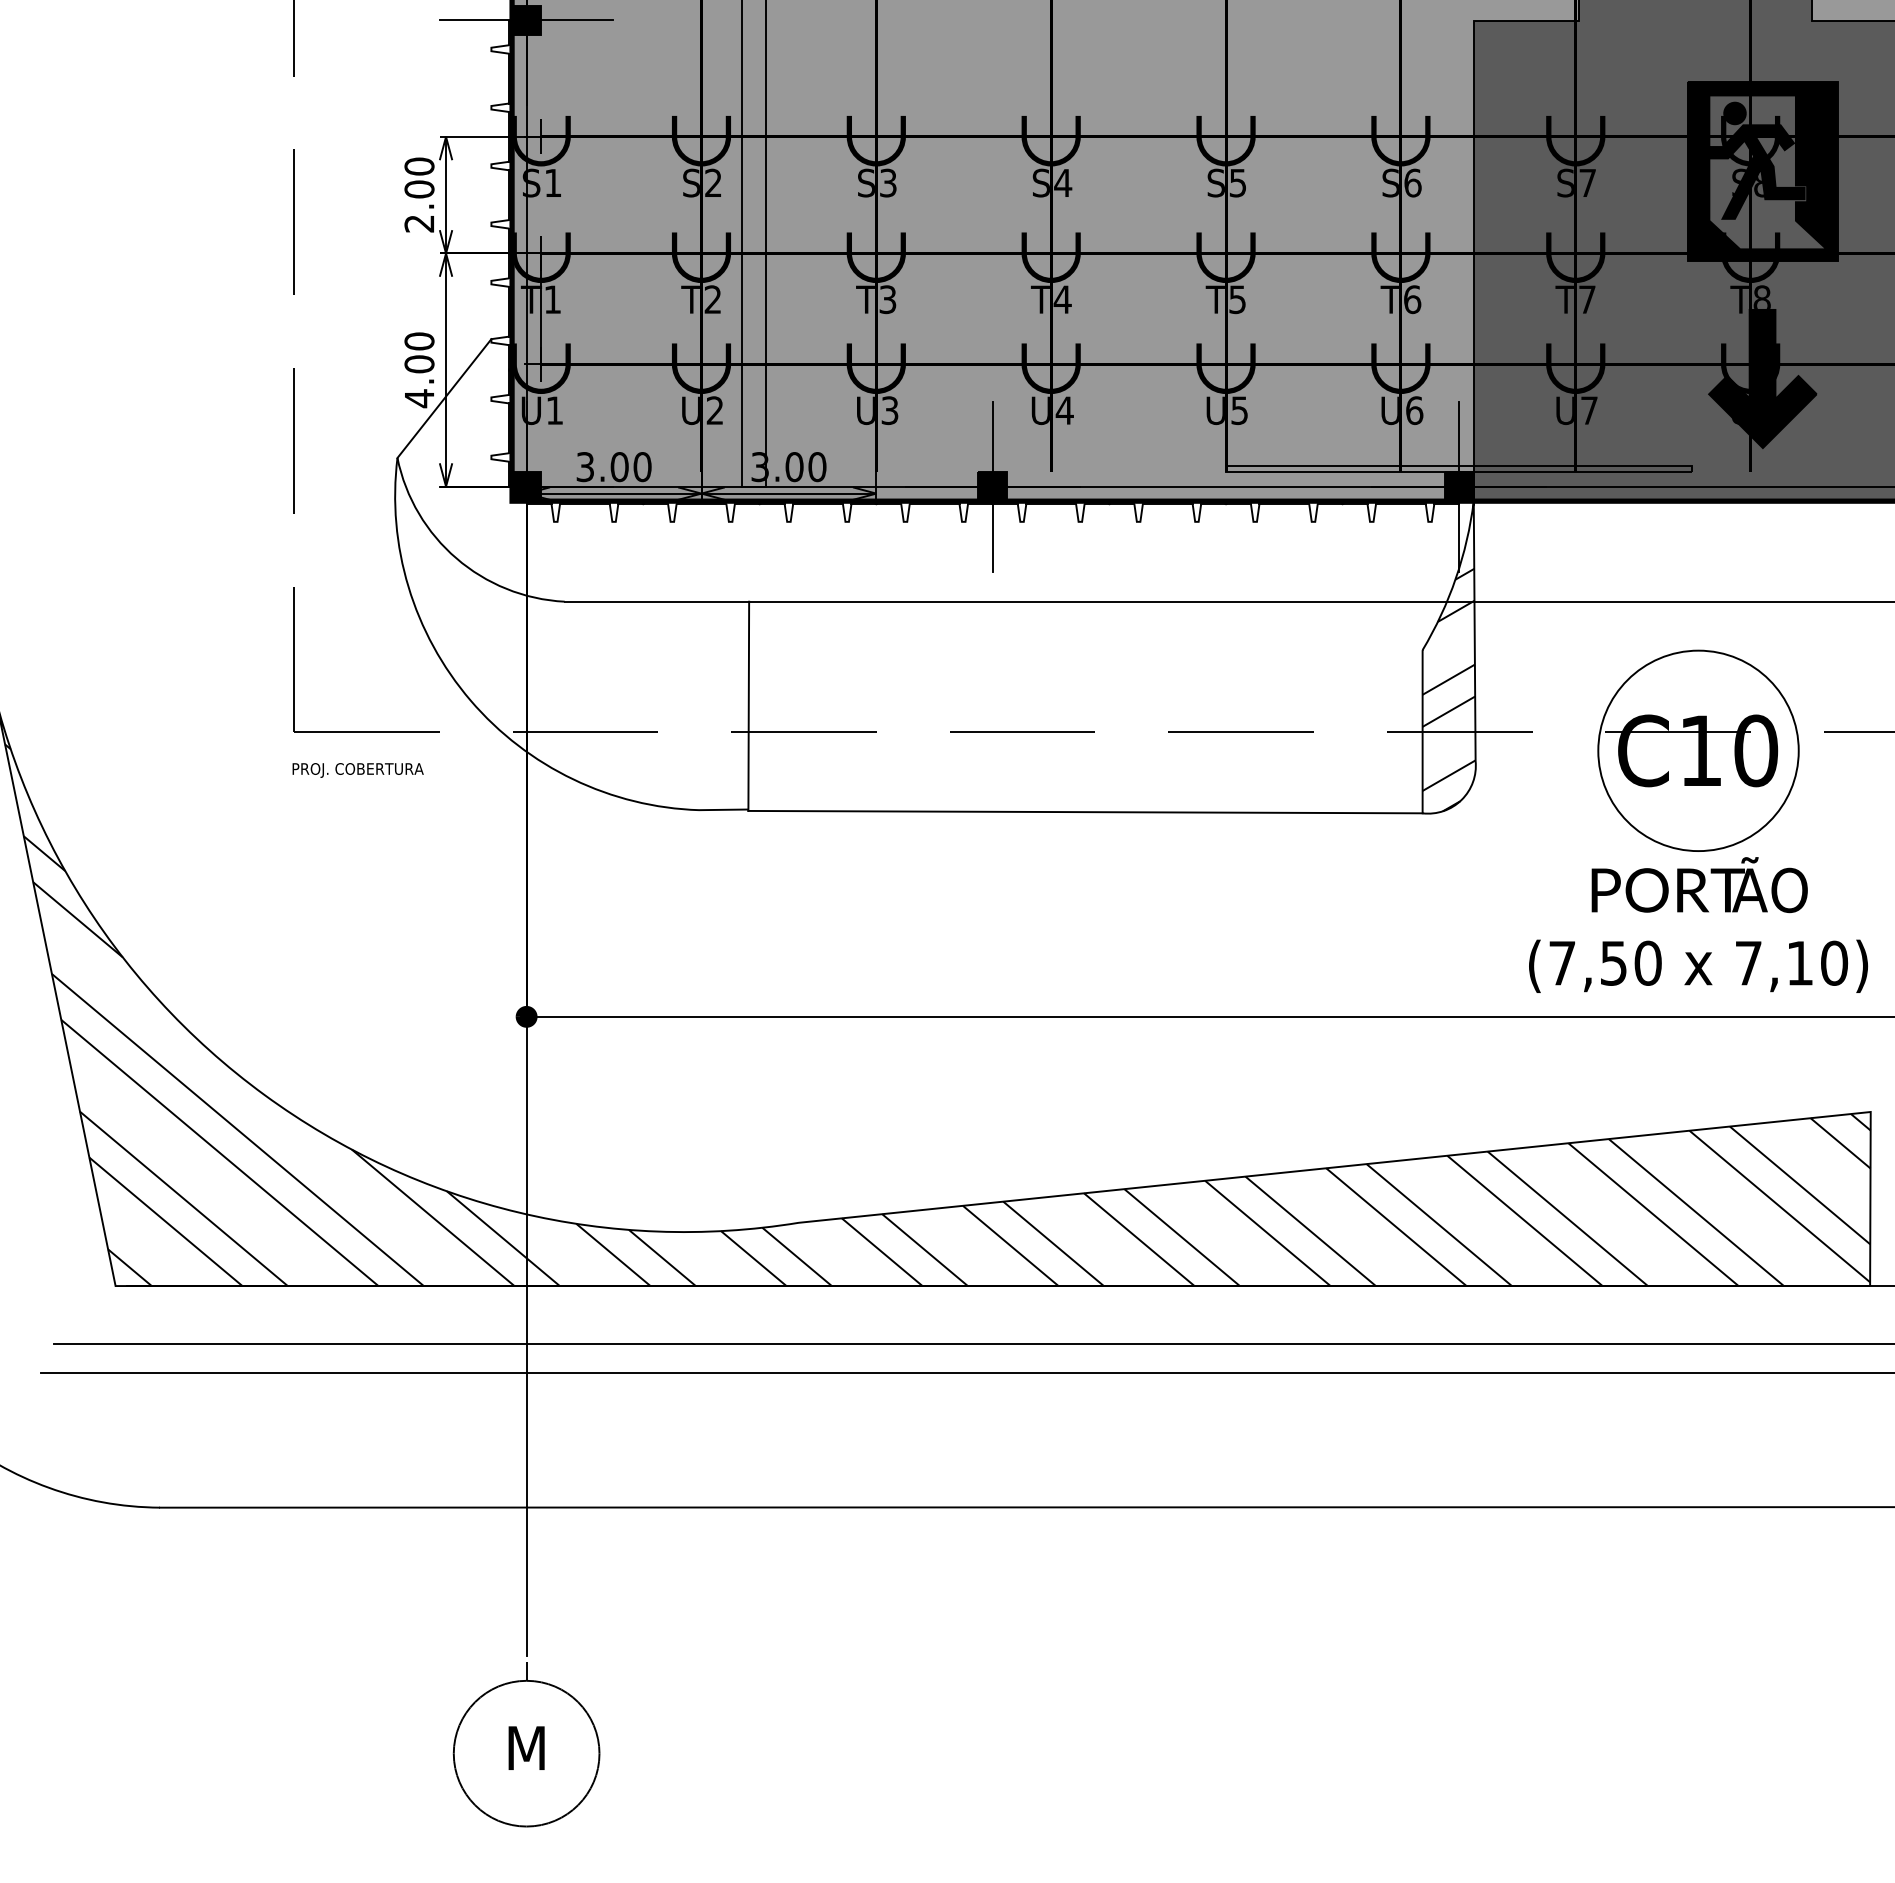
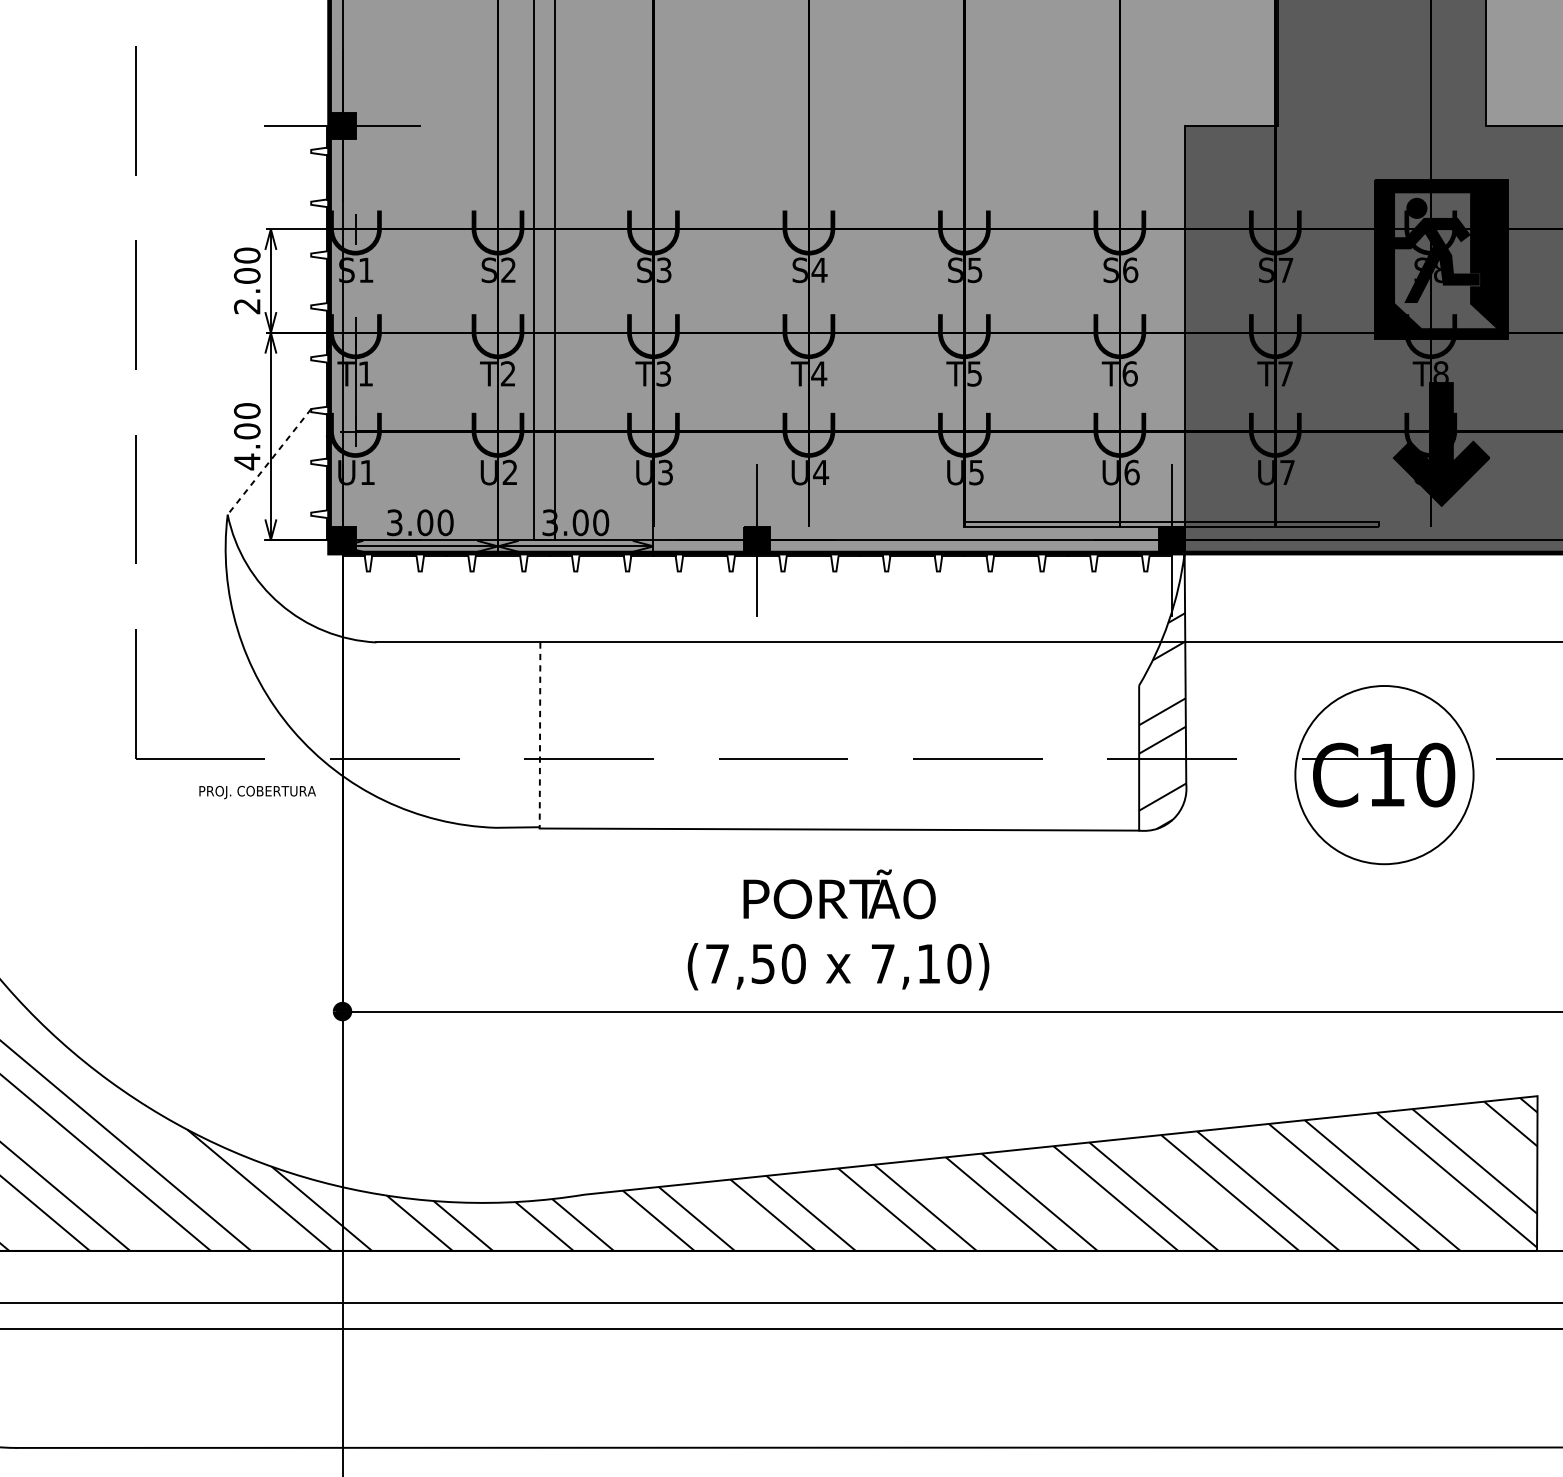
line: (444, 398) -> (269, 461), solid -> dashed
line: (748, 706) -> (539, 735), solid -> dashed
text: (357, 770) -> (257, 792), moved
text: (1698, 924) -> (838, 929), moved

